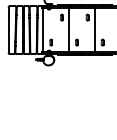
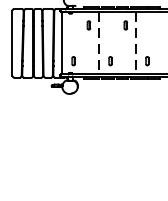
line: (69, 30) -> (99, 43), solid -> dashed
line: (94, 30) -> (135, 43), solid -> dashed

